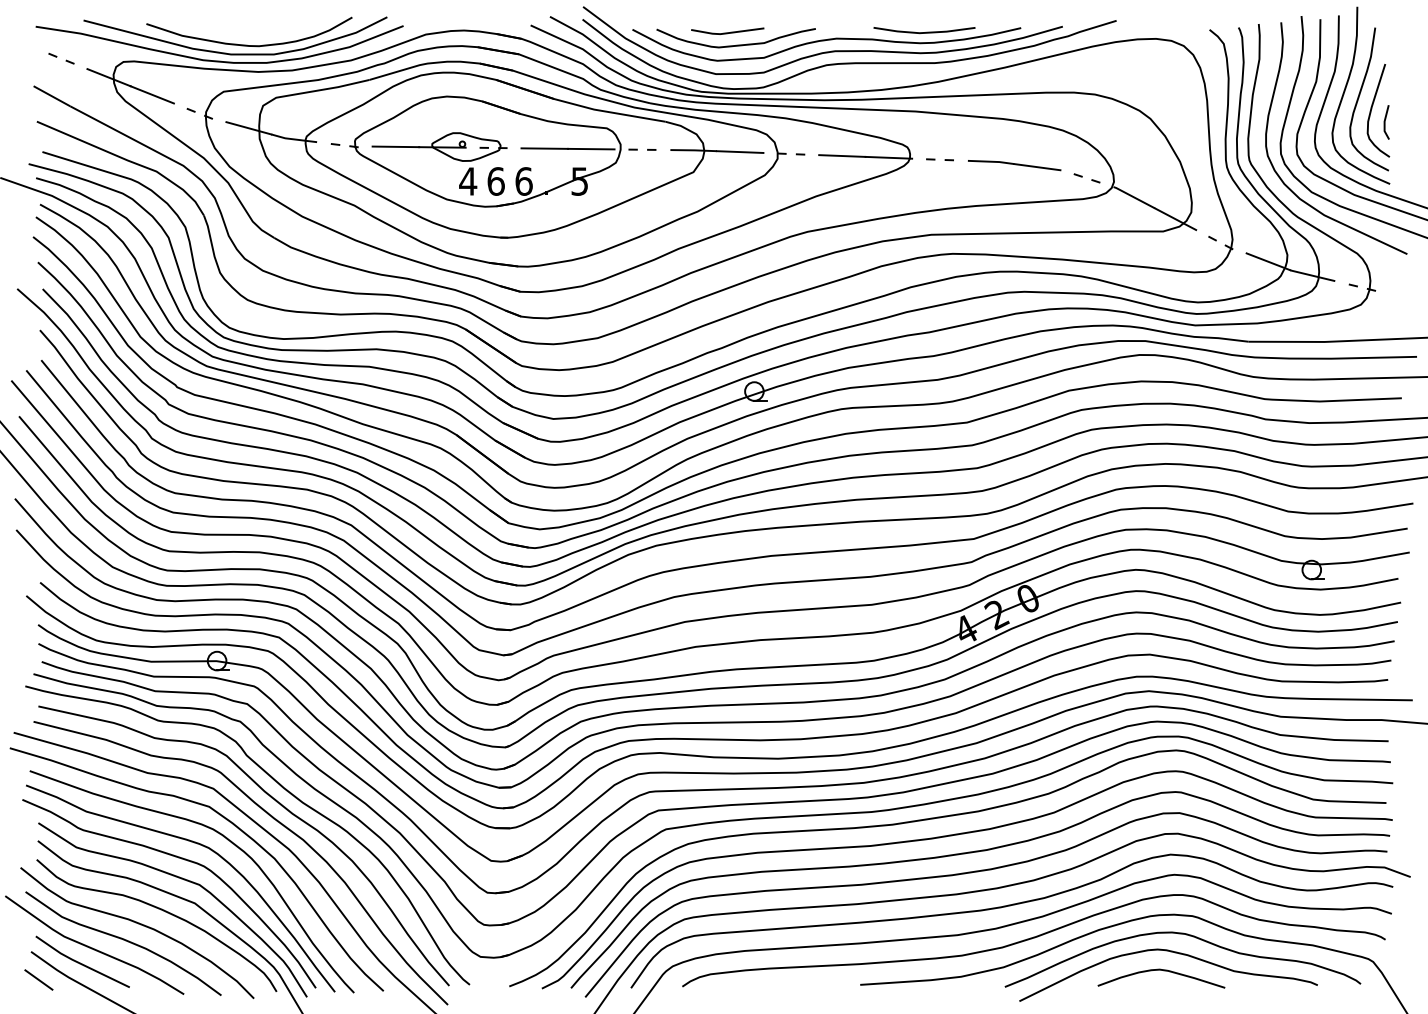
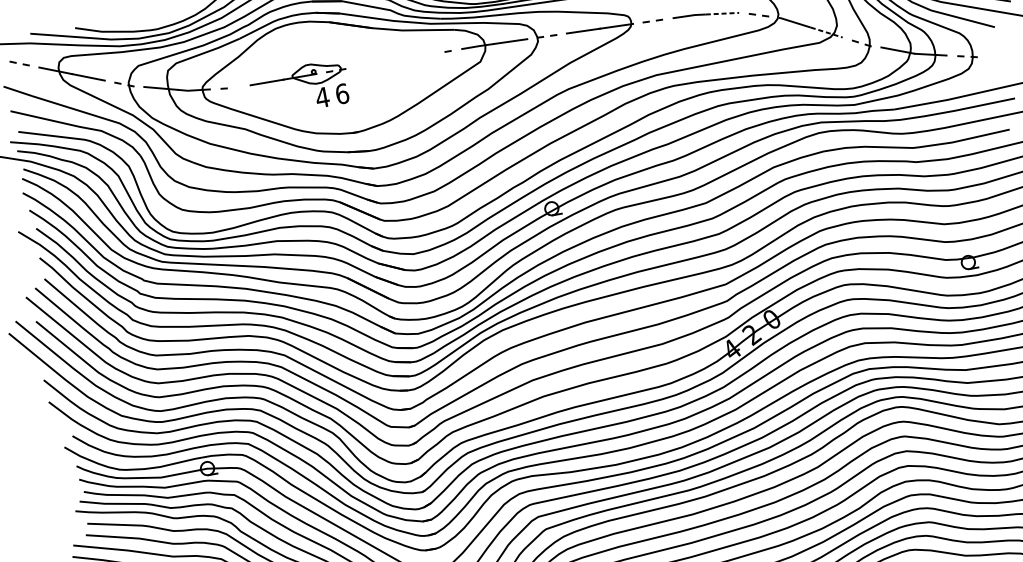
part: (493, 151) -> (336, 73), removed
line: (1037, 167) -> (722, 13), solid -> dashed
line: (1175, 219) -> (826, 32), solid -> dashed

